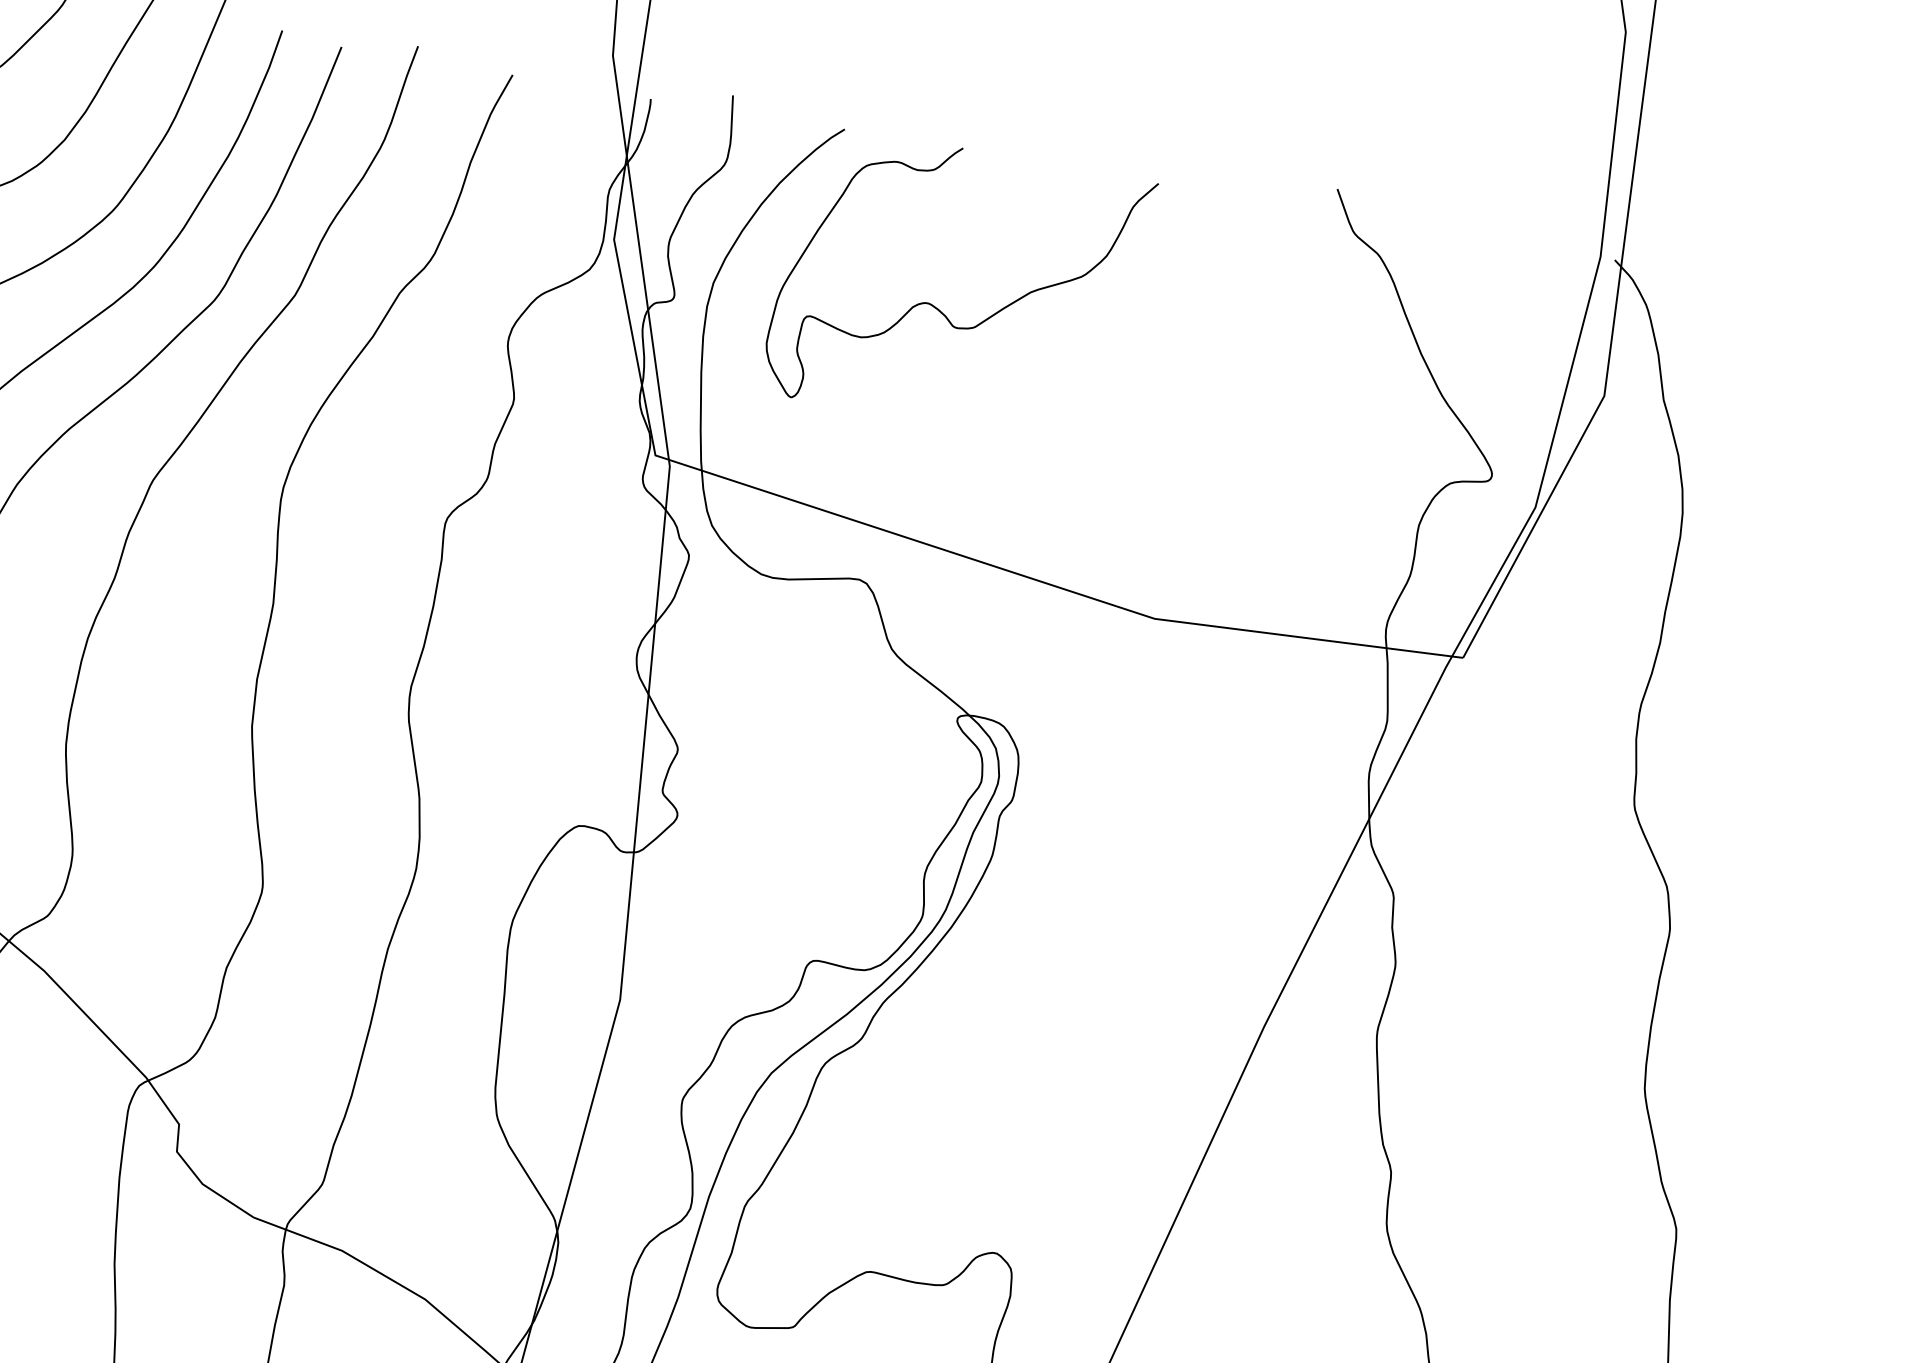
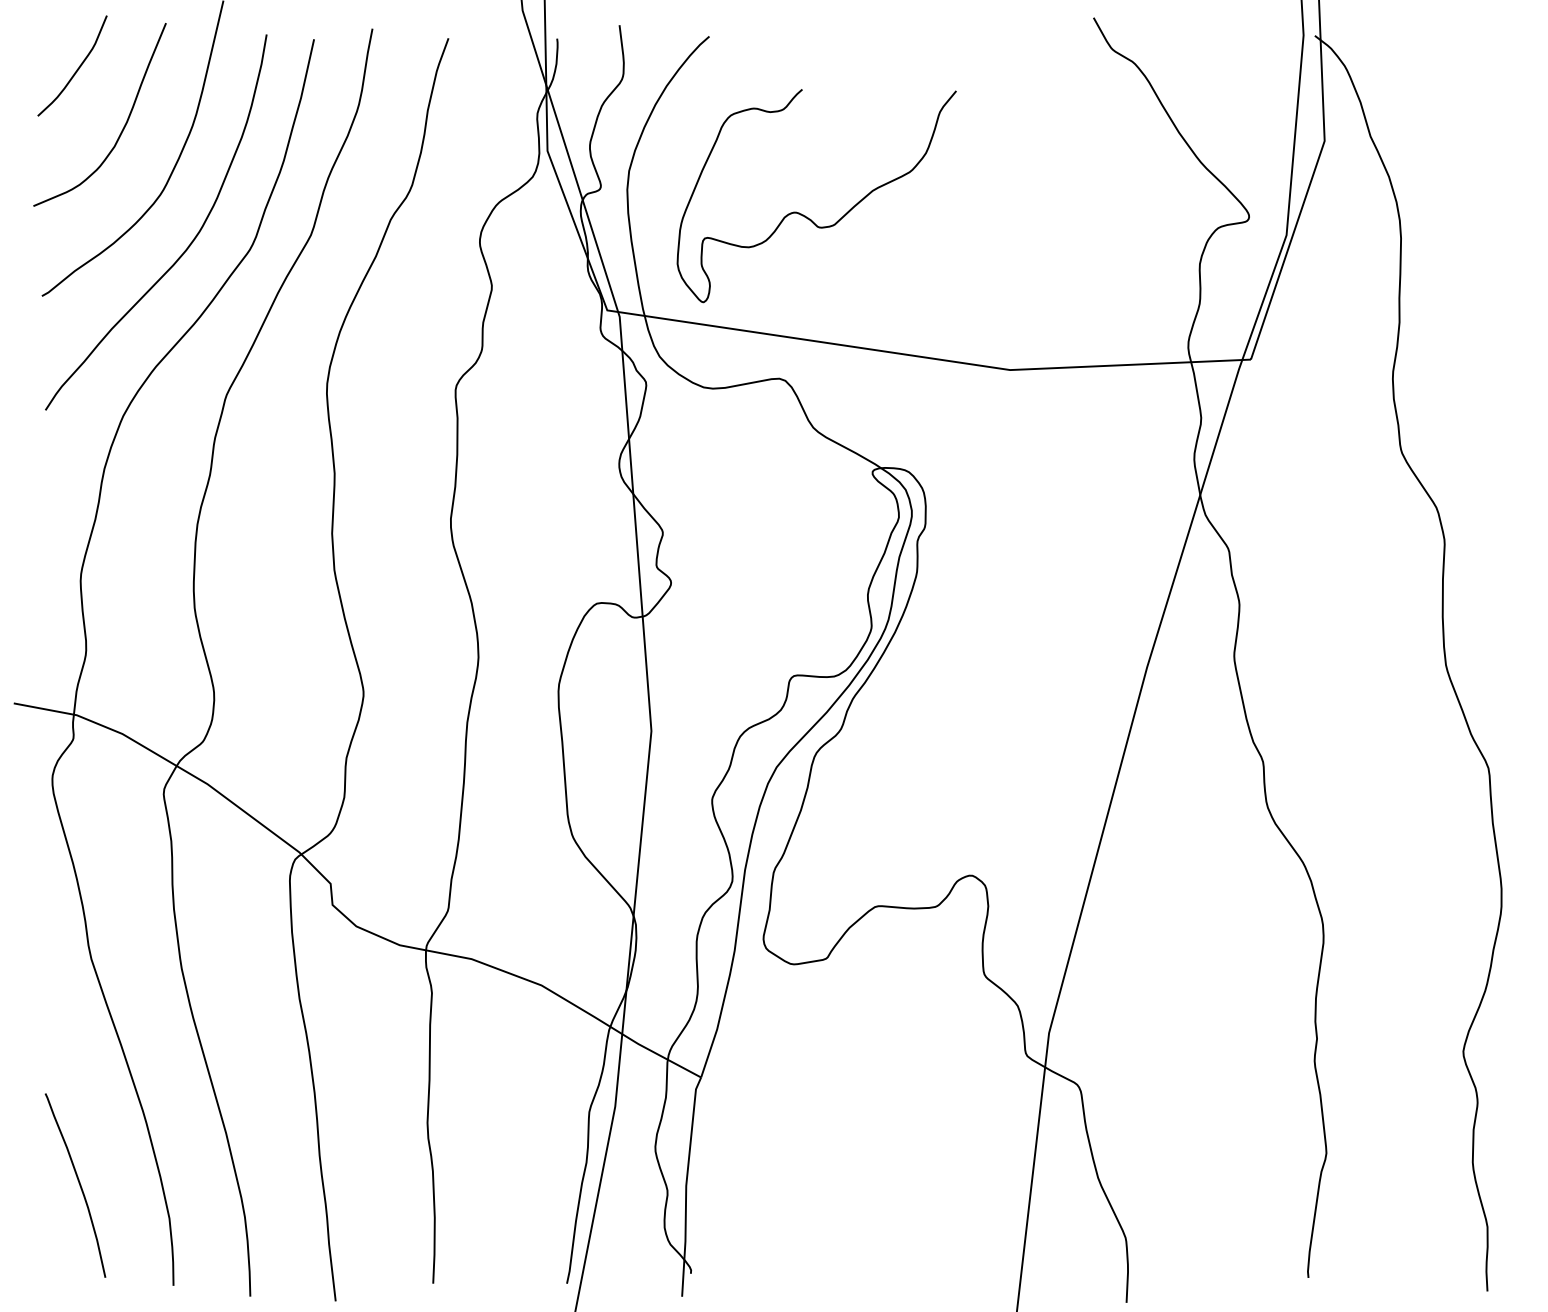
curve: (939, 309) -> (805, 215), moved

